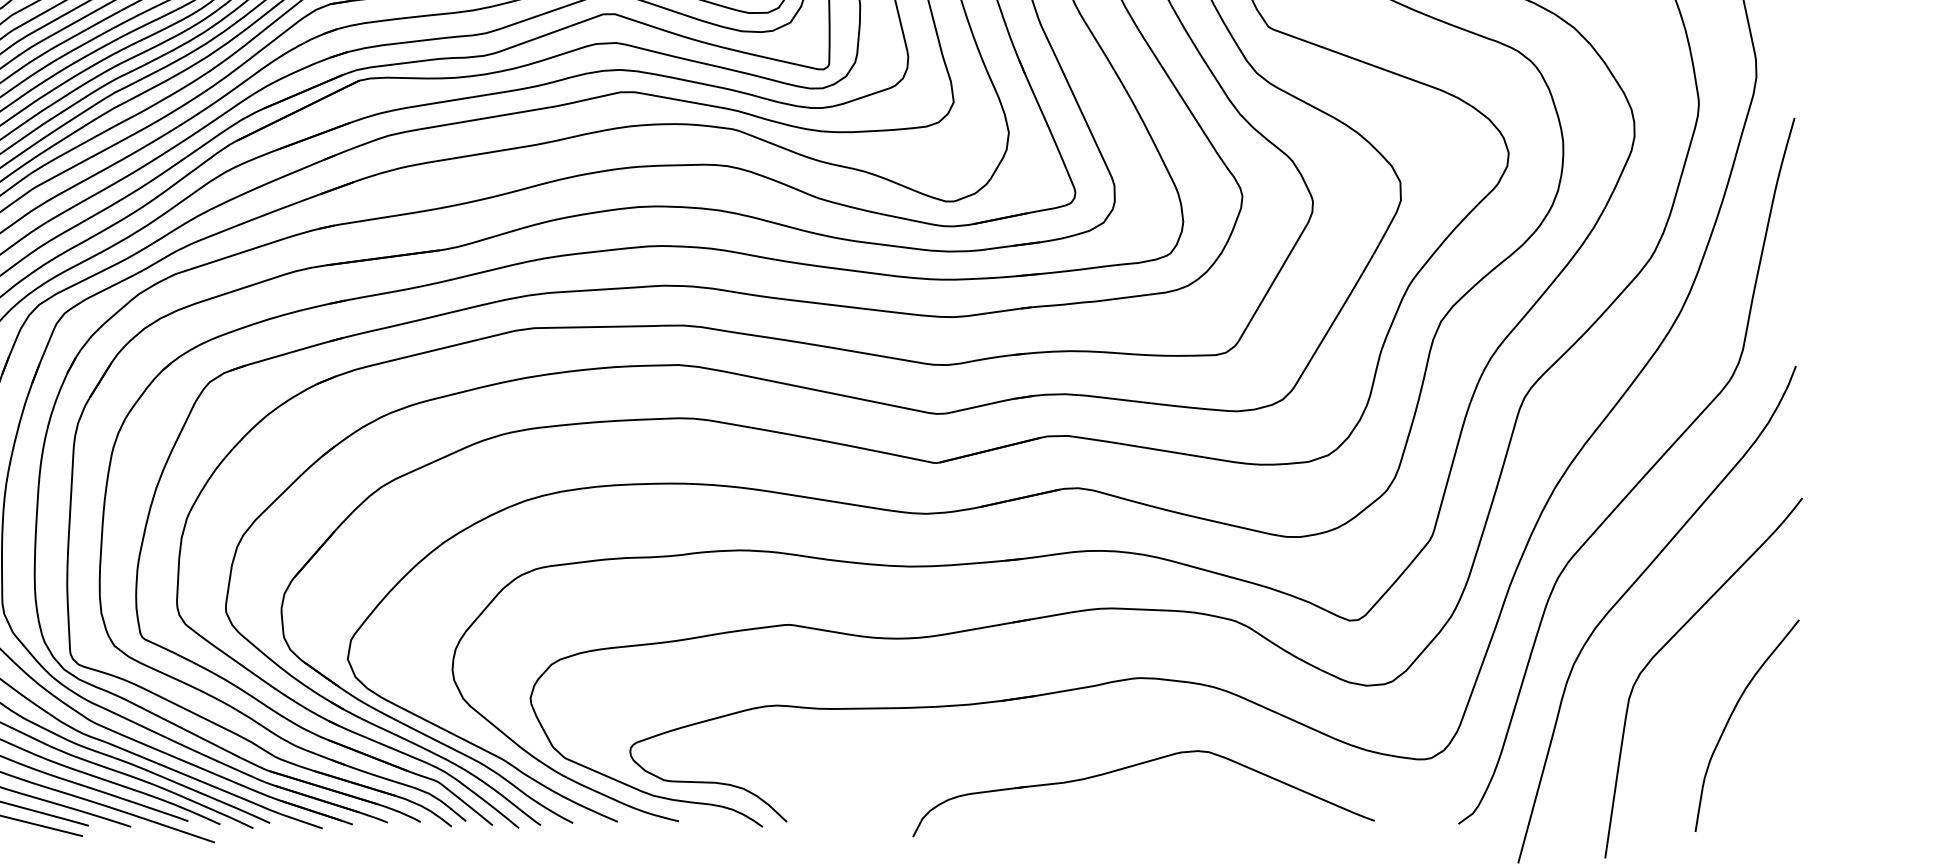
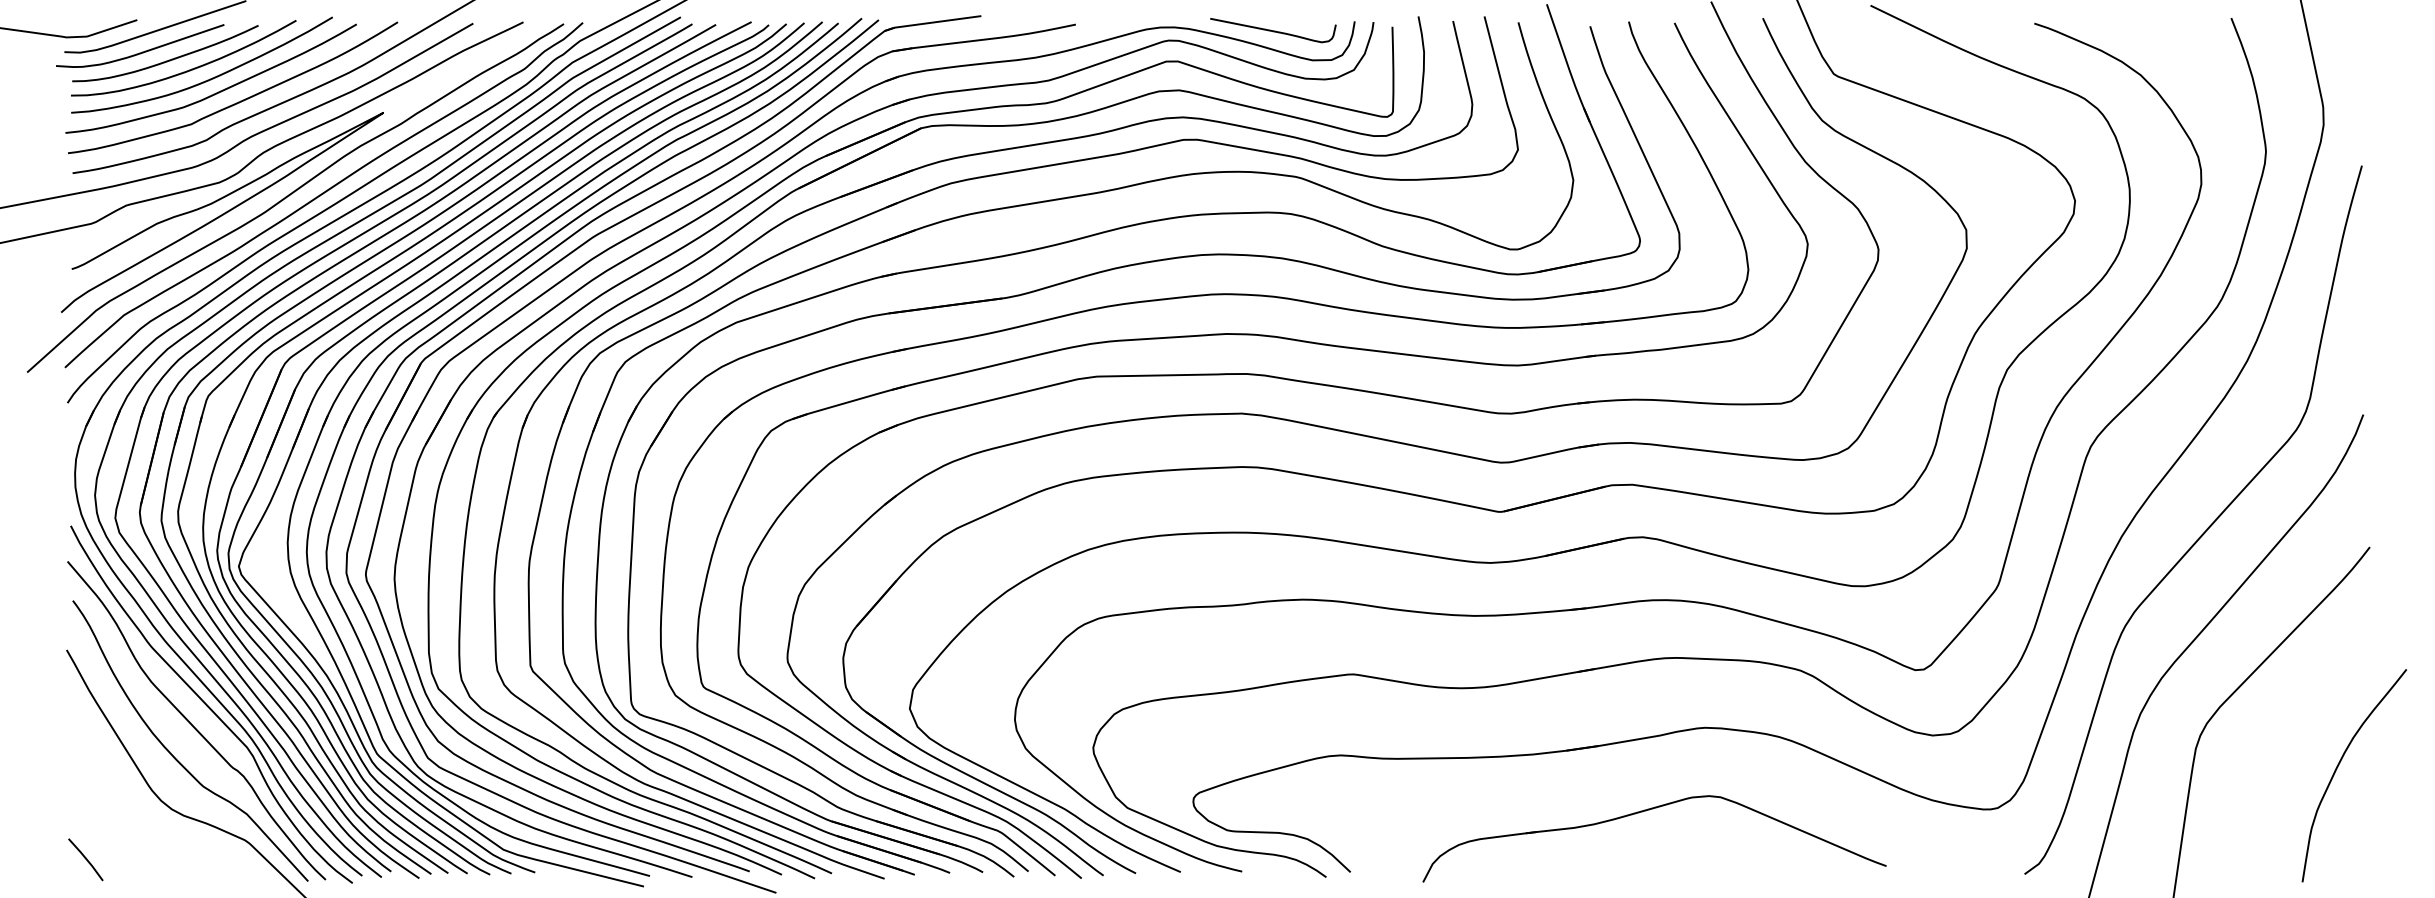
curve: (1731, 717) -> (2338, 767), moved
part: (1135, 766) -> (1646, 811), moved

